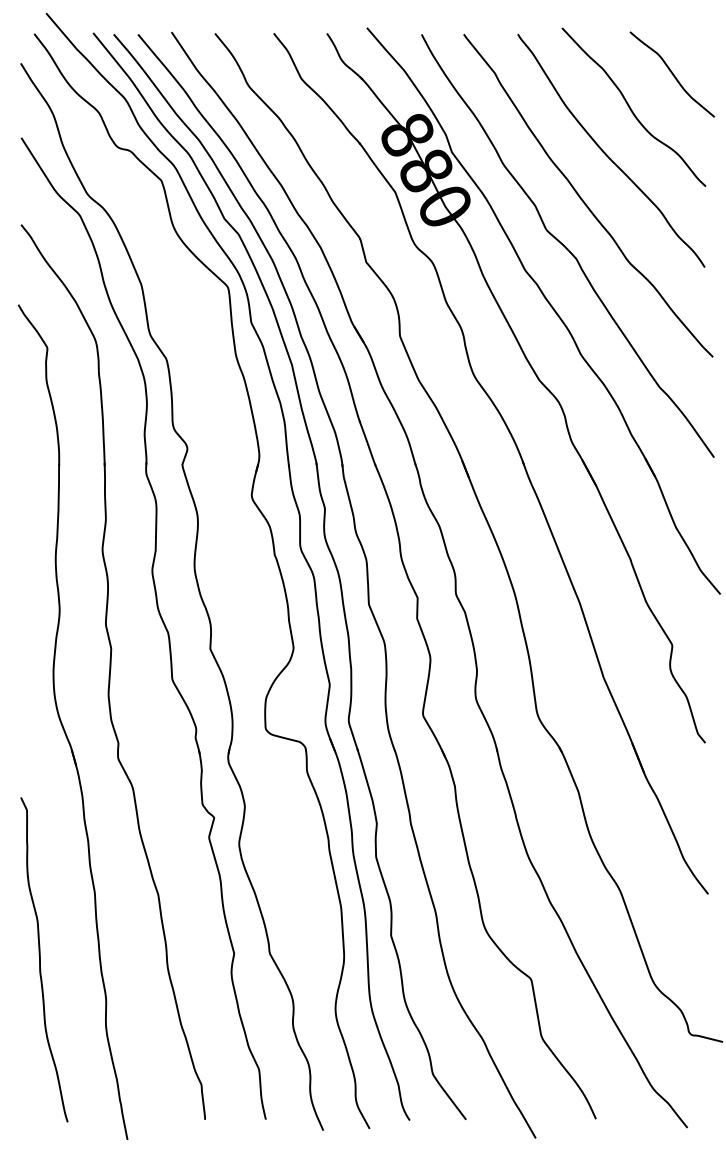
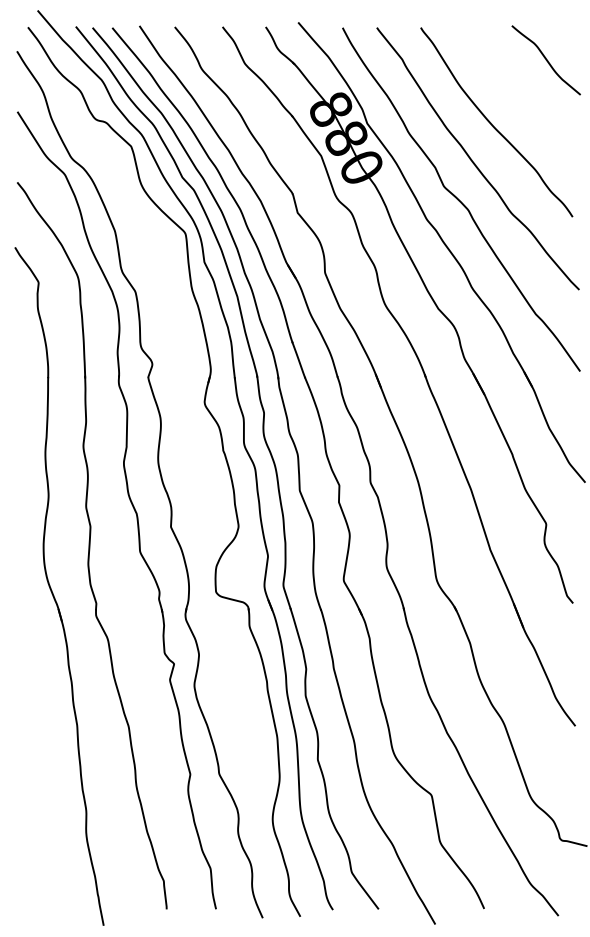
curve: (630, 106) -> (512, 86), removed
curve: (41, 959) -> (33, 779), removed

